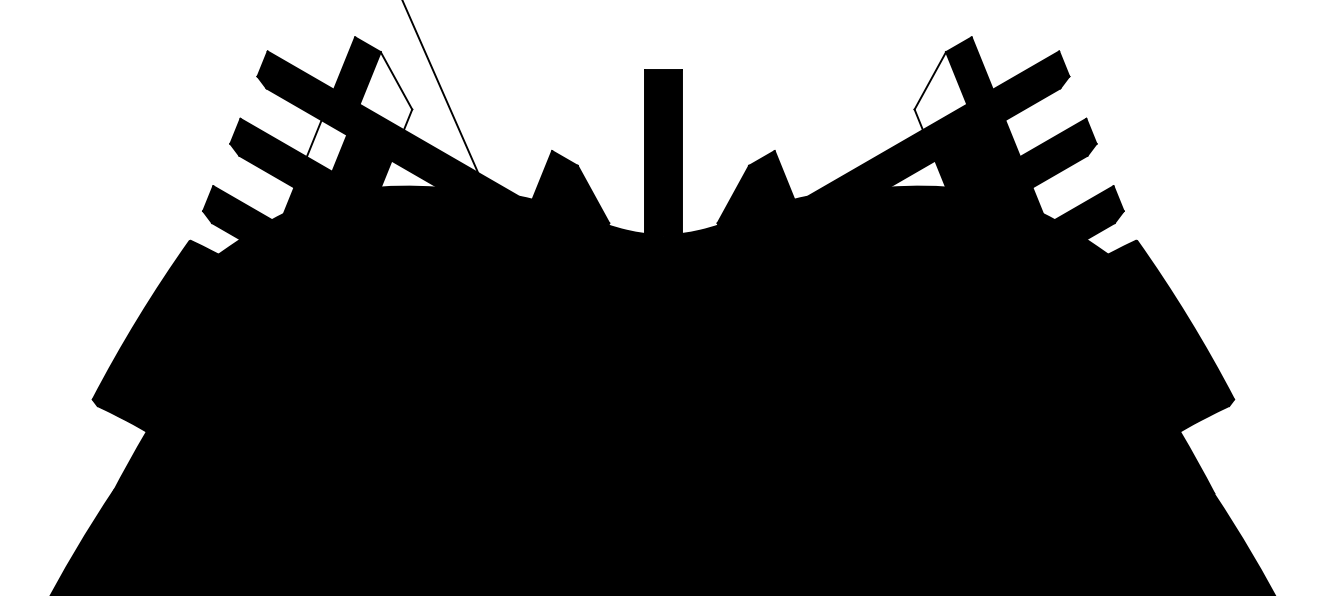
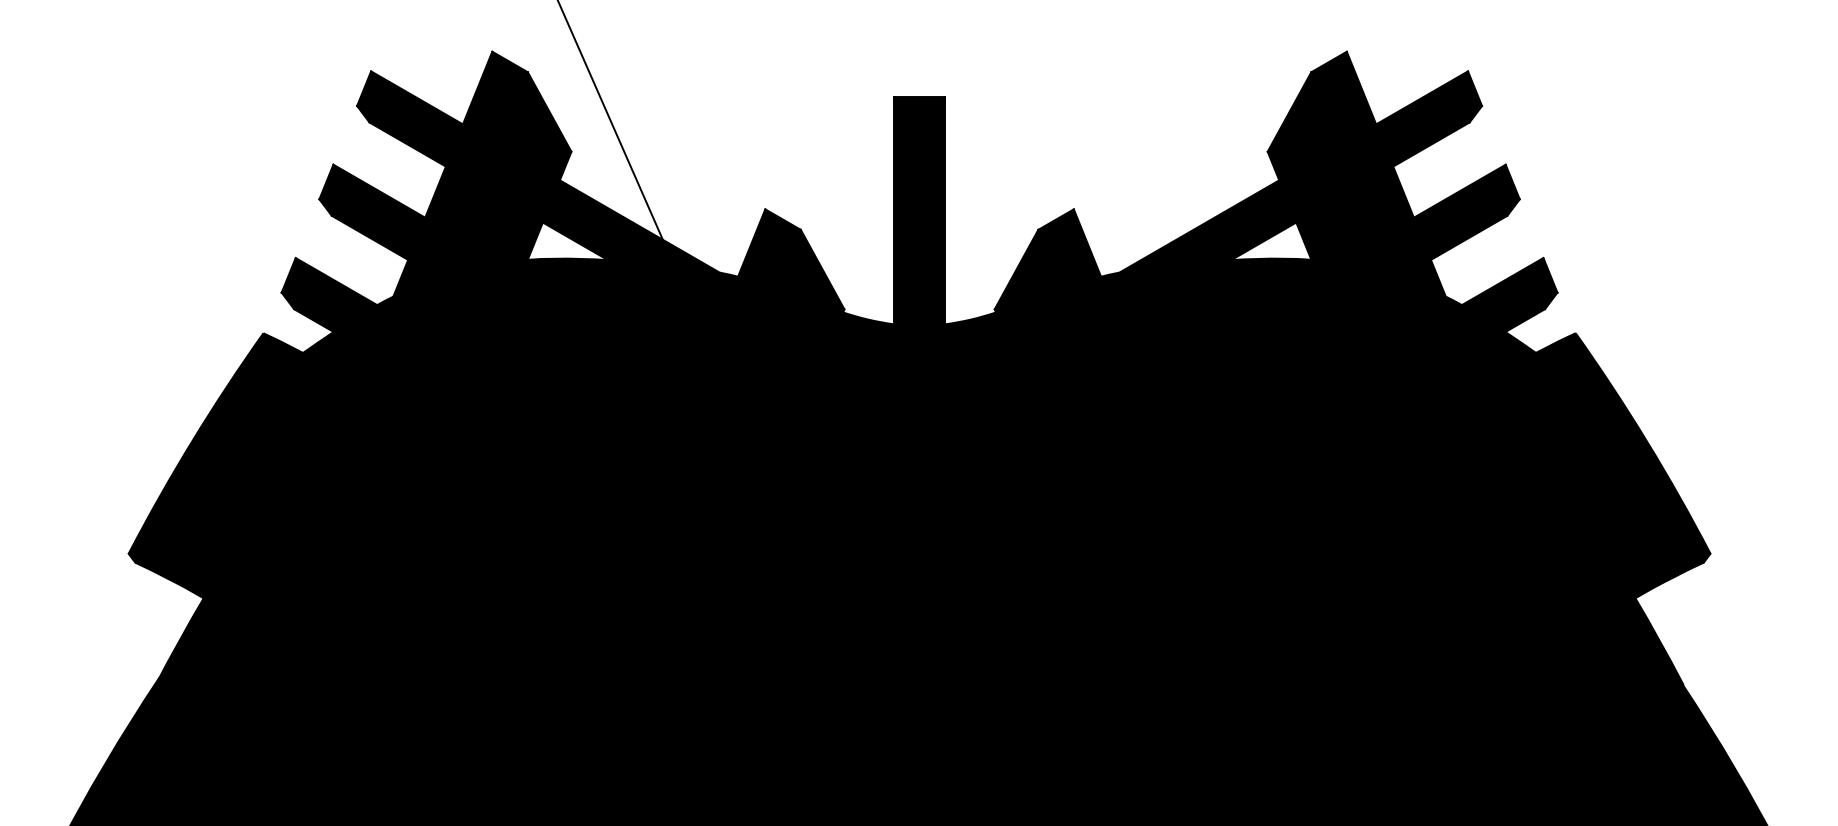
fill: (385, 91) -> (534, 126), added
fill: (940, 91) -> (1303, 126), added
fill: (326, 145) -> (452, 201), added

